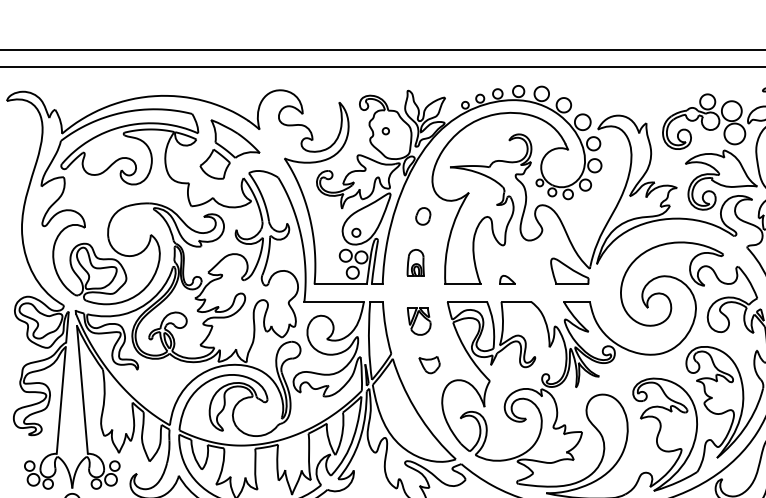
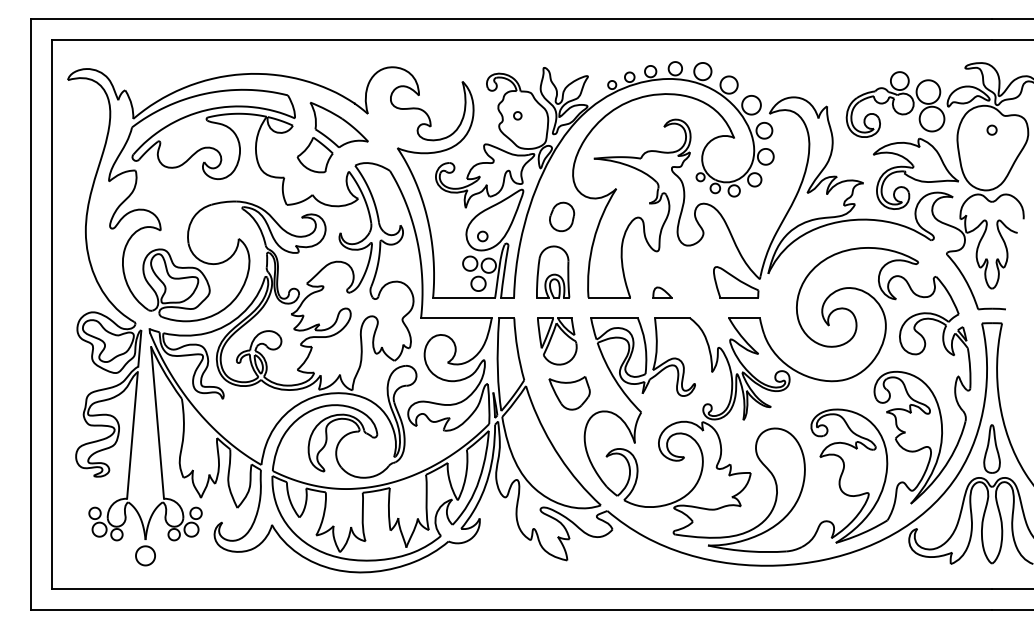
part: (423, 216) -> (562, 216), size x1.43
part: (415, 262) -> (553, 271), size x1.67
part: (419, 321) -> (557, 341), size x1.43
part: (429, 365) -> (569, 393), size x1.67

